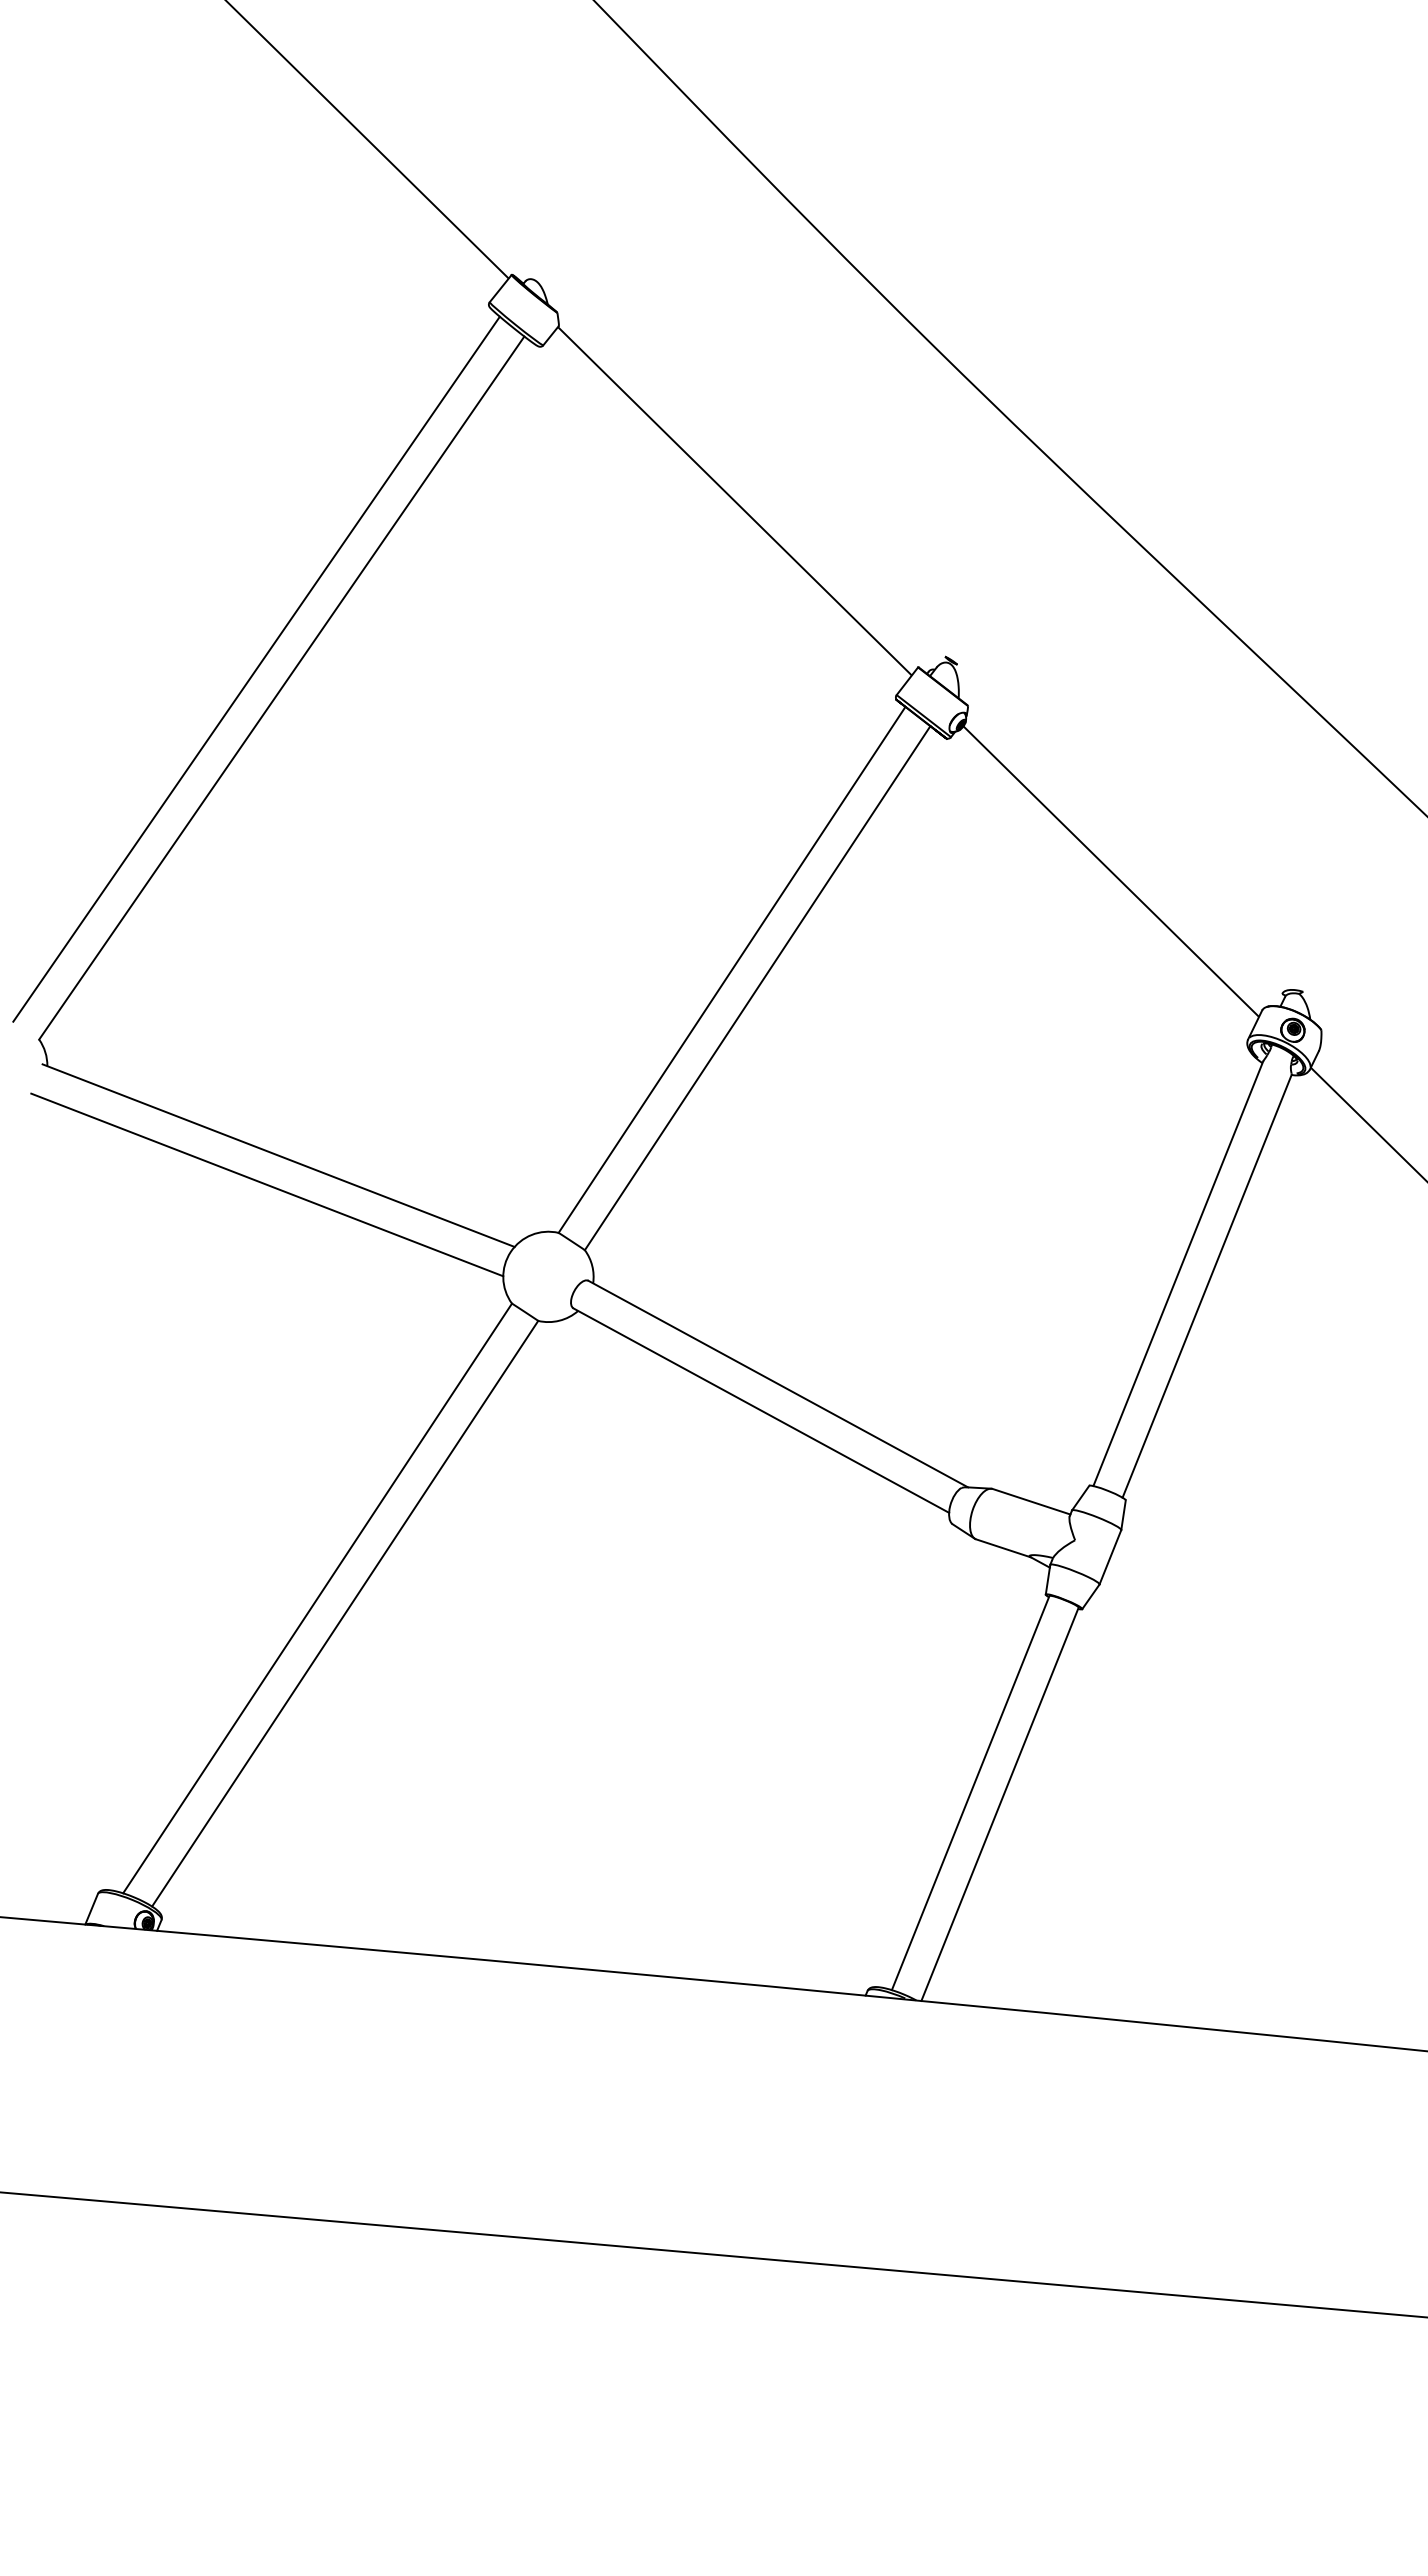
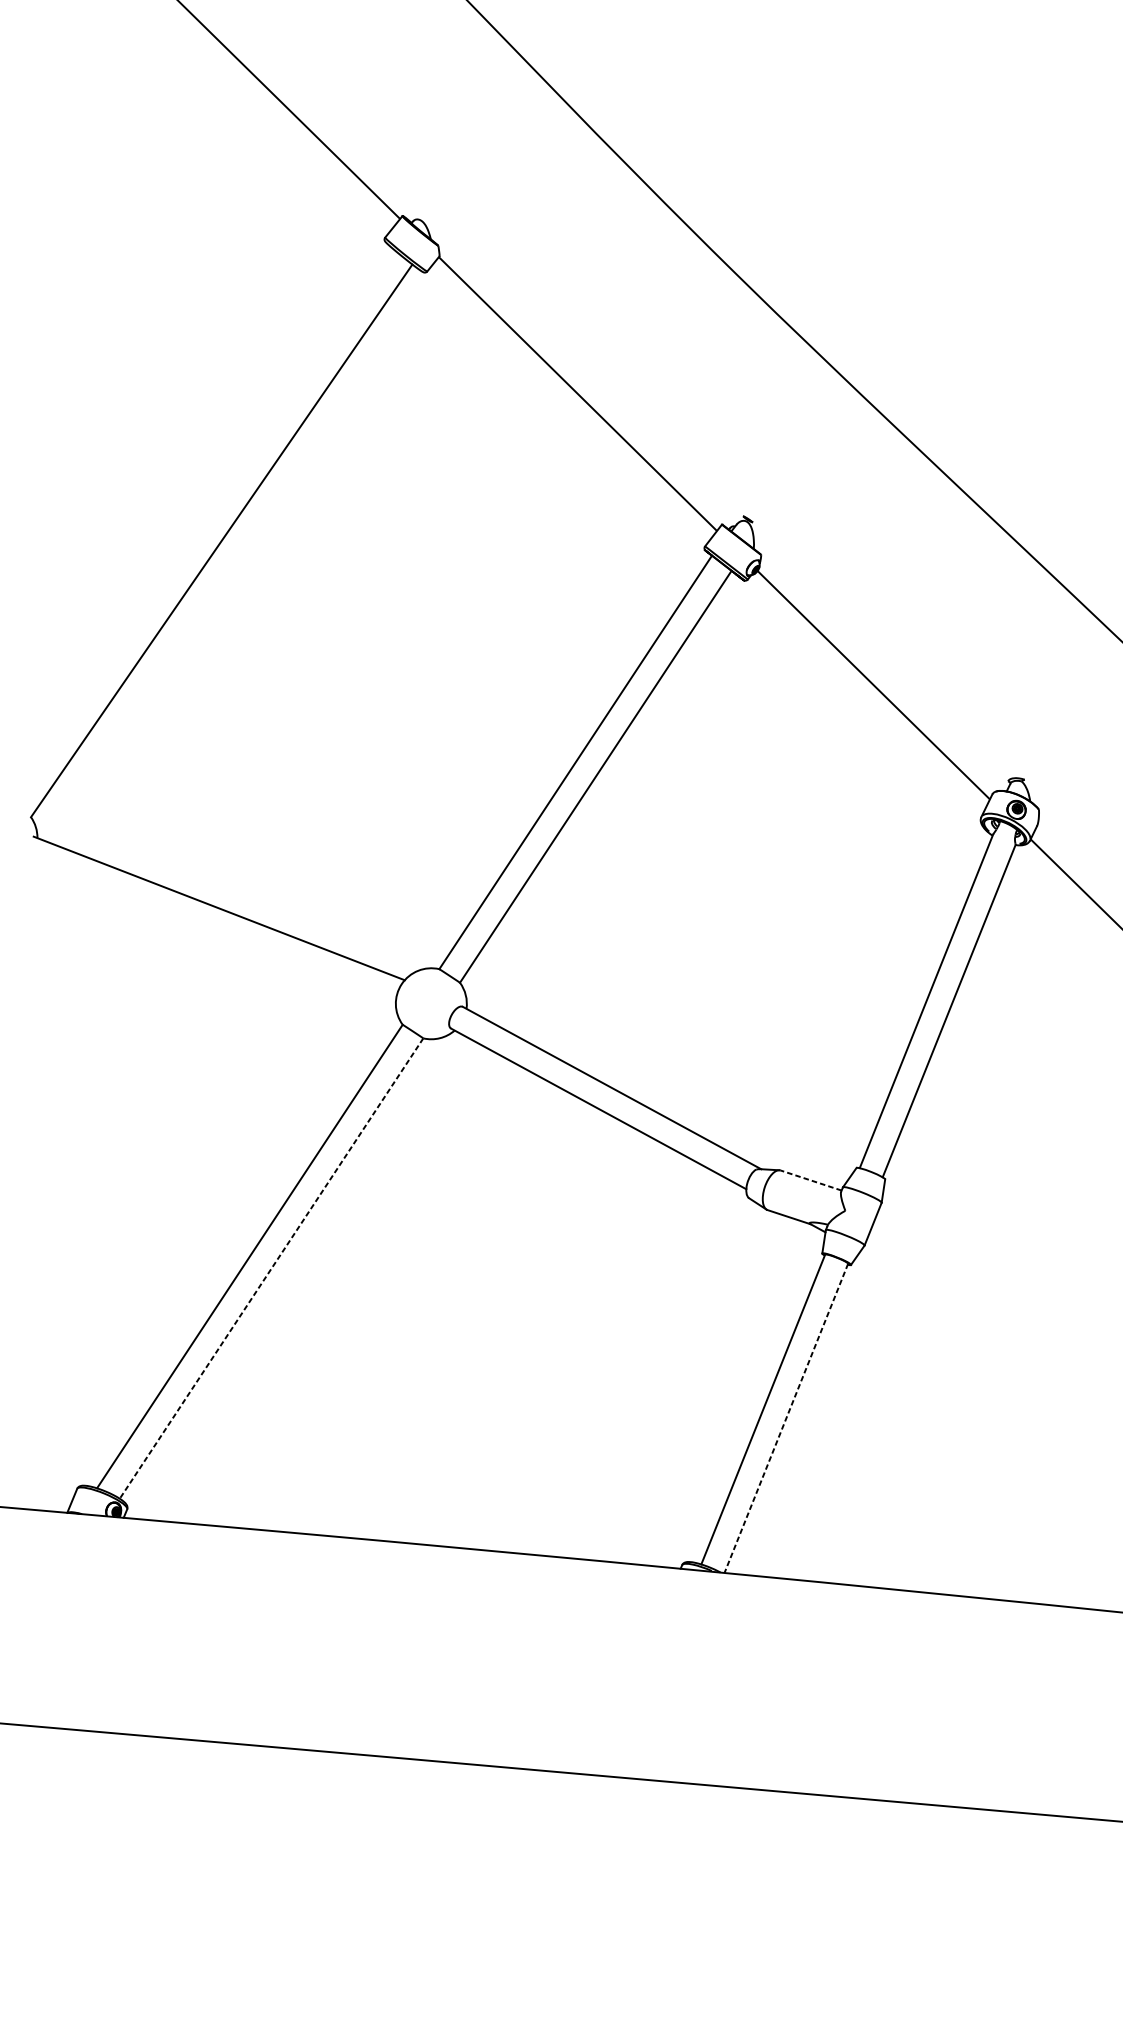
line: (256, 668) -> (201, 525), removed
line: (267, 1184) -> (210, 931), removed
line: (1031, 1501) -> (811, 1180), solid -> dashed
line: (345, 1613) -> (271, 1268), solid -> dashed
line: (1000, 1804) -> (786, 1418), solid -> dashed

